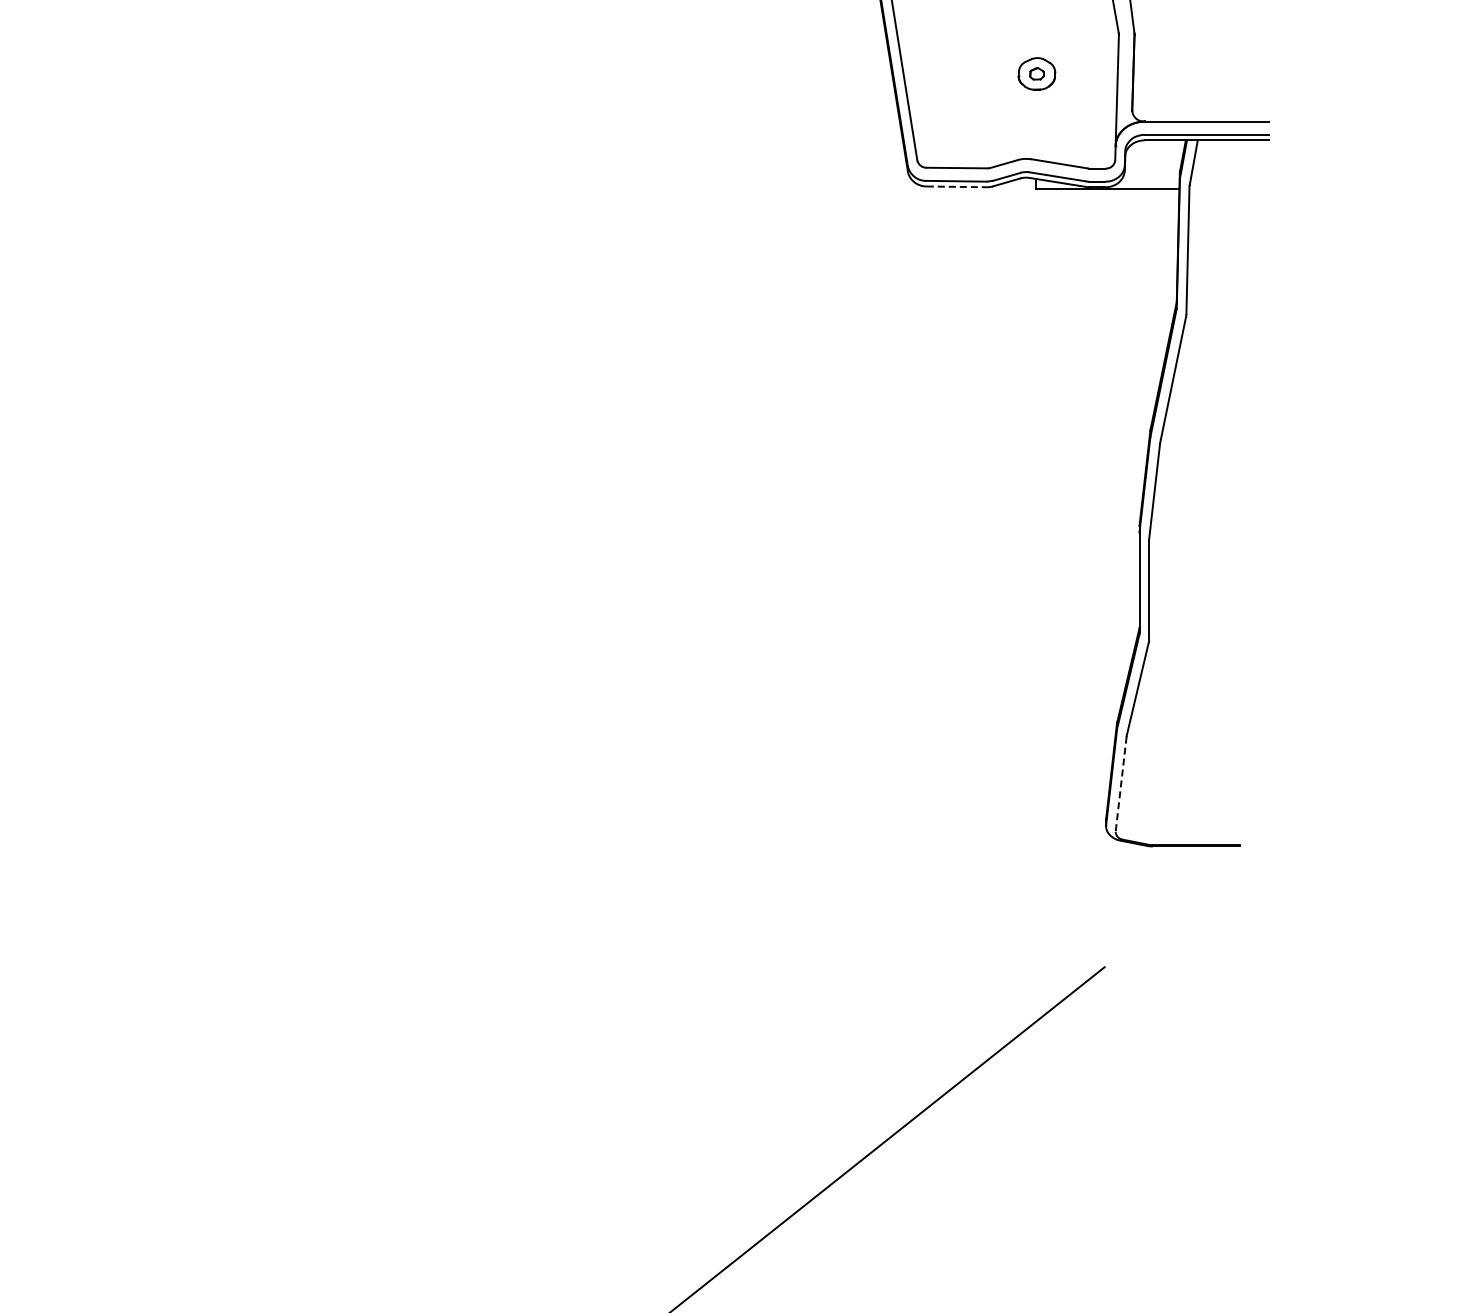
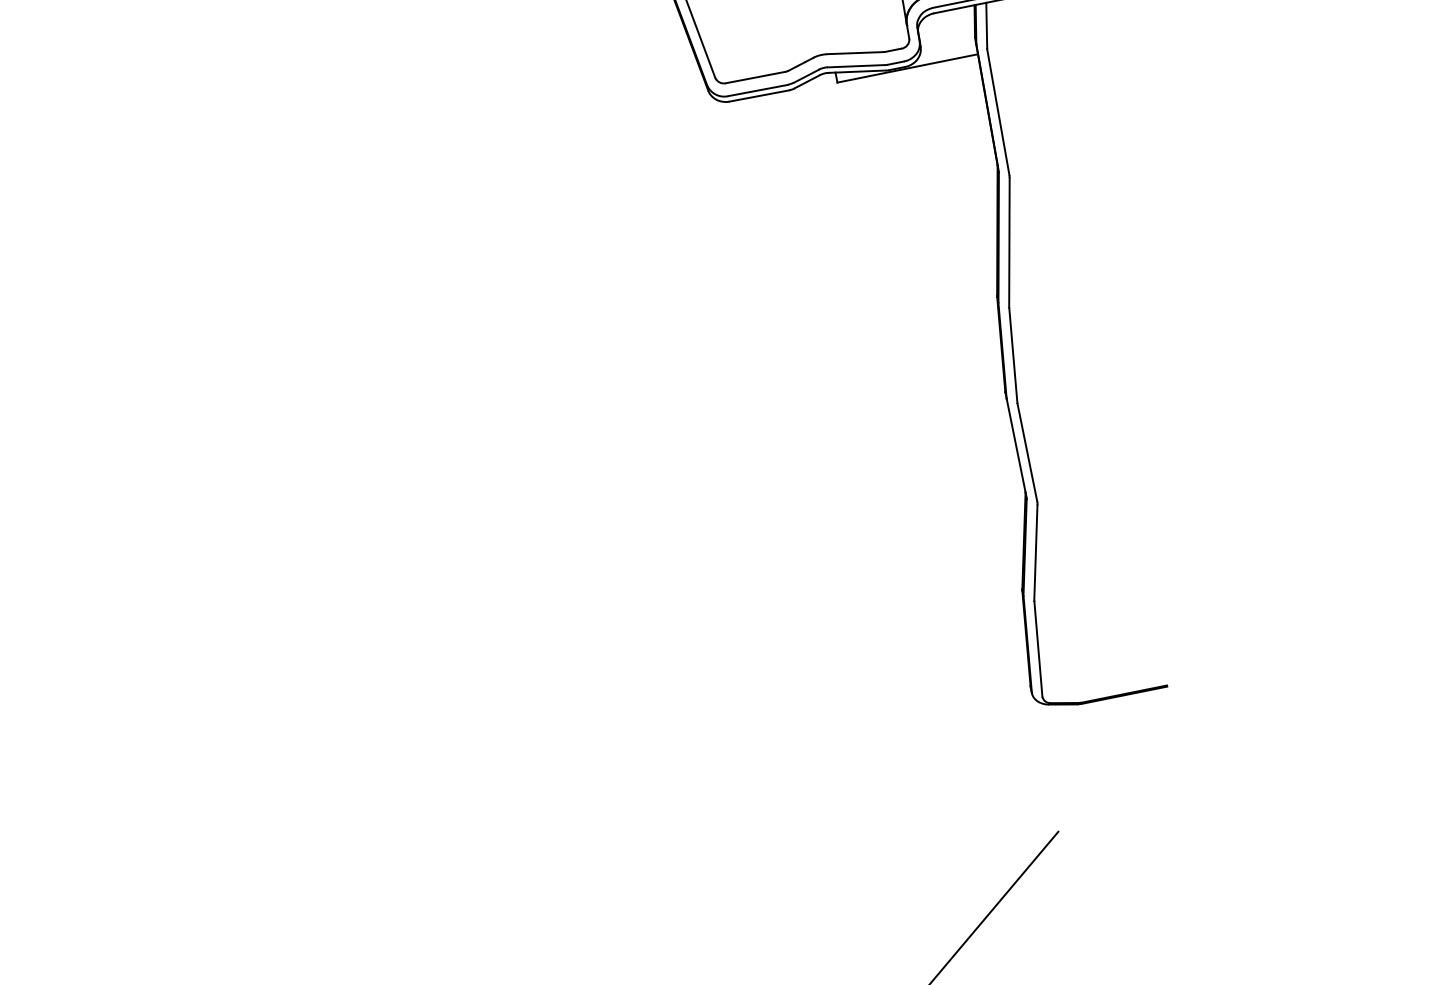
line: (957, 186) -> (759, 95), dashed -> solid
line: (1121, 784) -> (1038, 649), dashed -> solid

